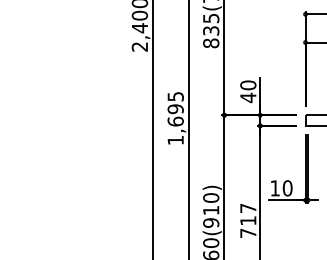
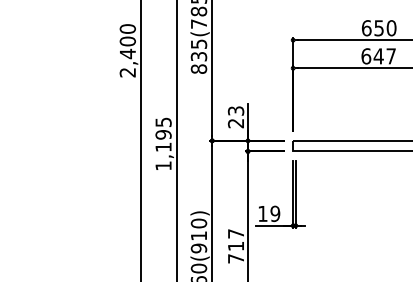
text: (247, 91) -> (235, 117), 40 -> 23
text: (175, 121) -> (163, 147), 1,695 -> 1,195
text: (287, 187) -> (275, 213), 10 -> 19

